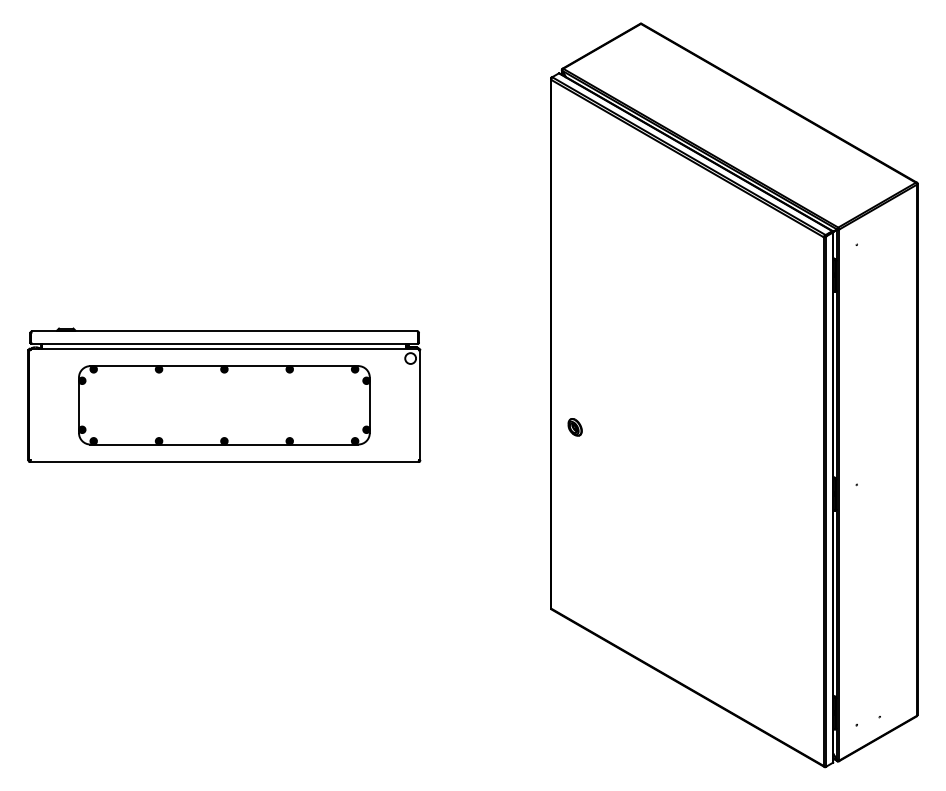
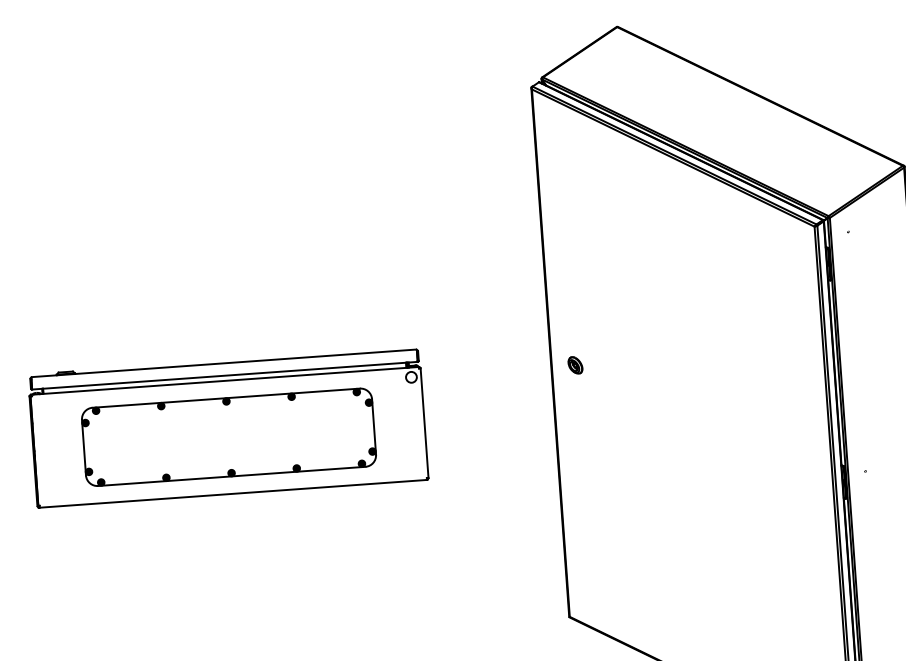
part: (574, 427) -> (574, 365), moved

